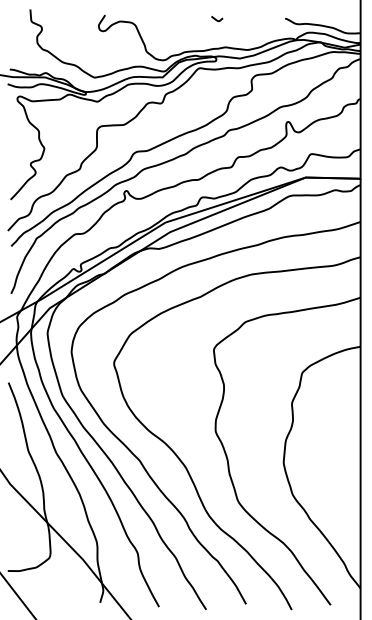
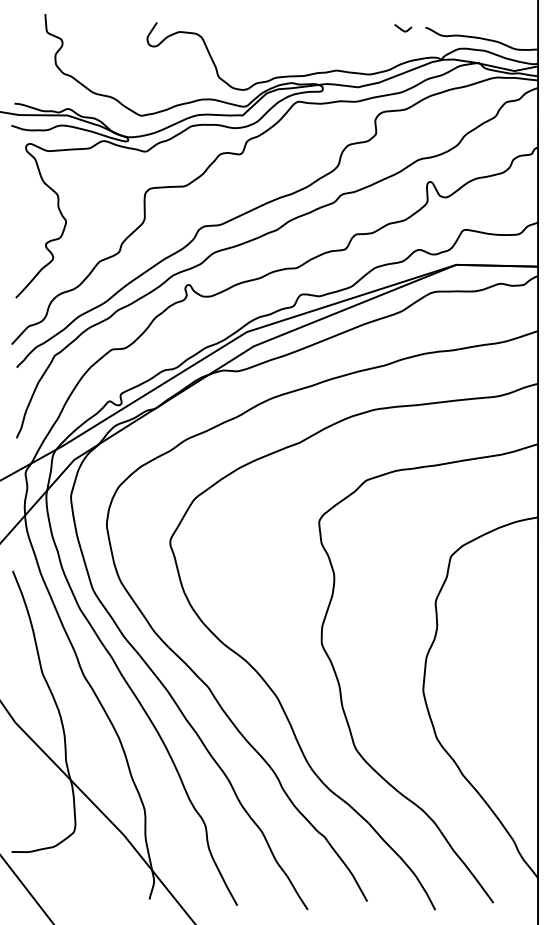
curve: (217, 19) -> (403, 29), moved

